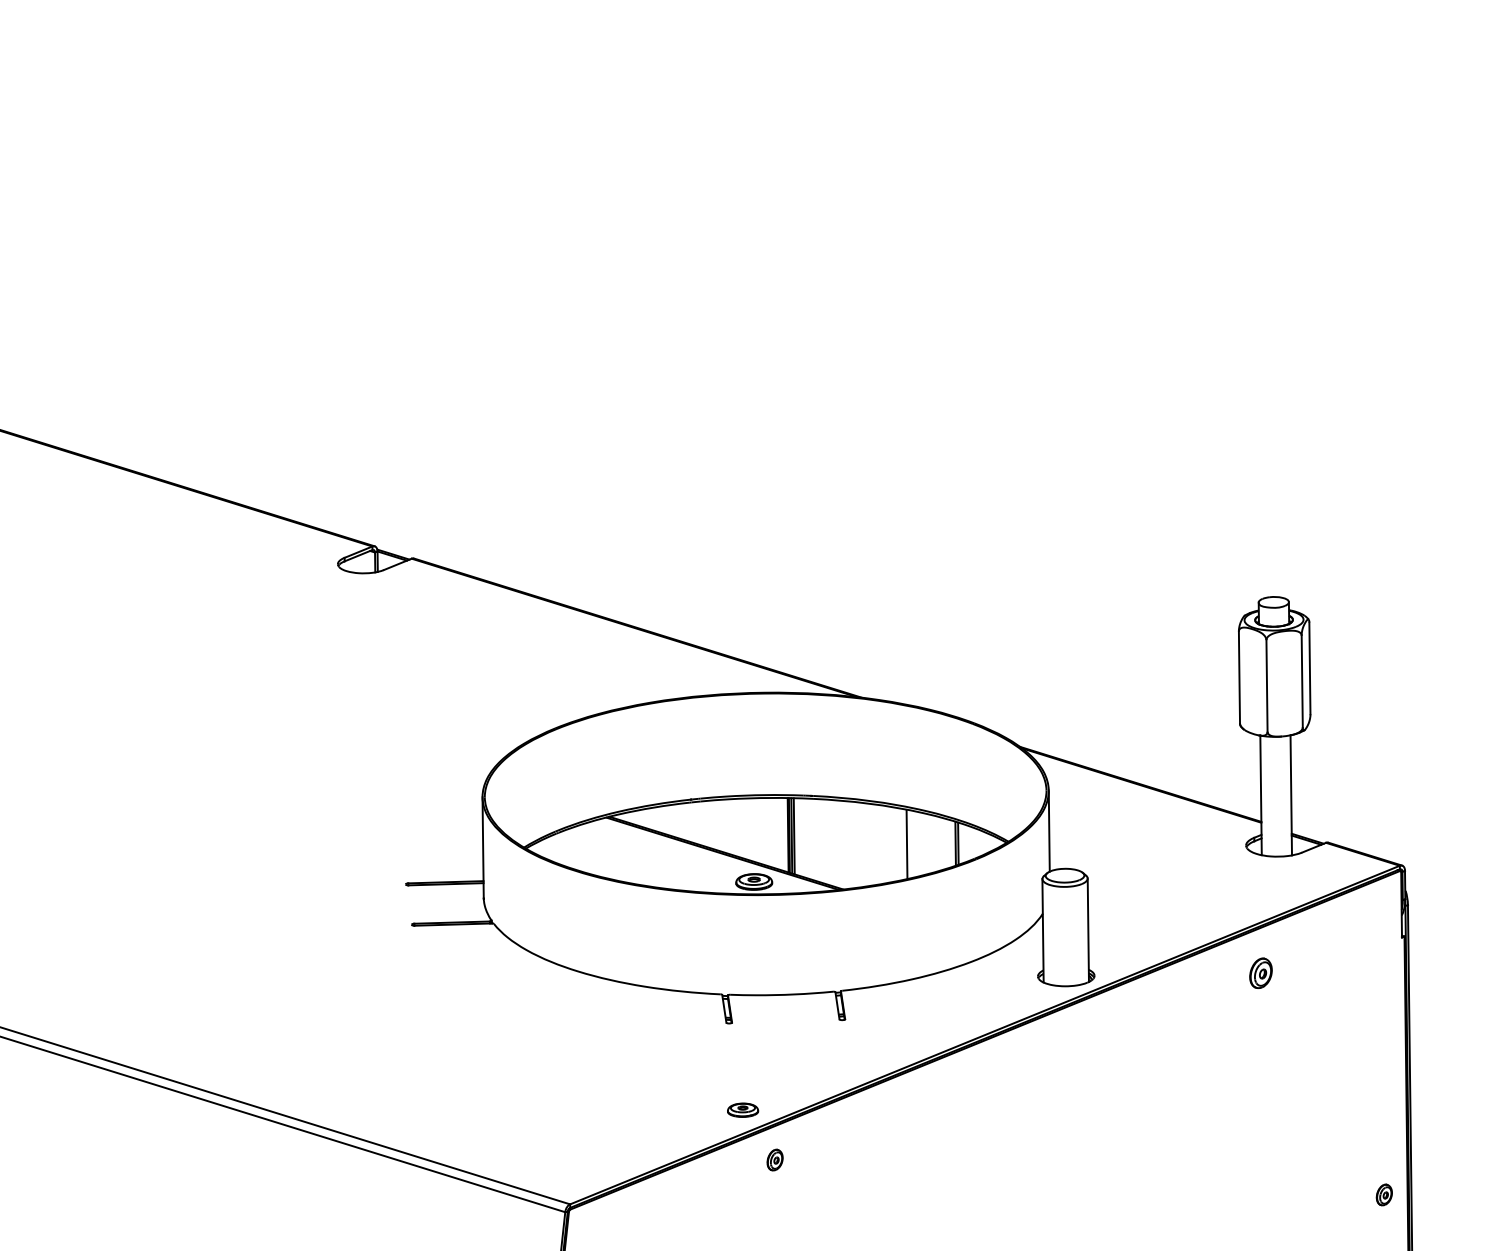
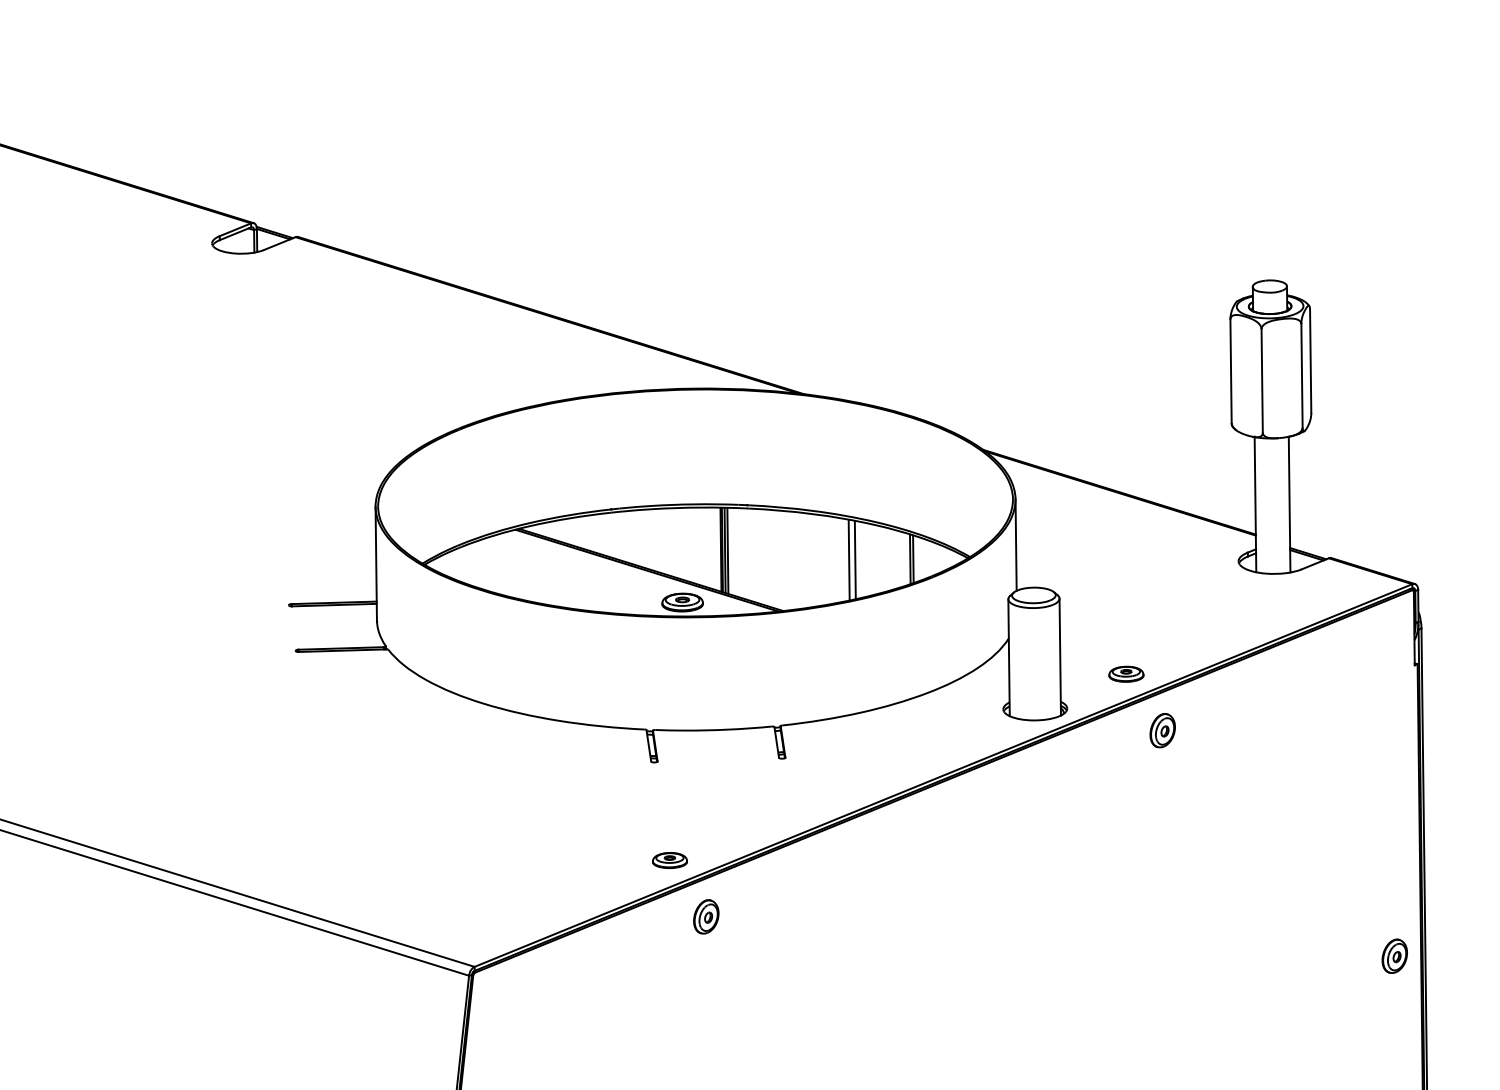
line: (901, 844) -> (849, 560), added
part: (1146, 945) -> (1125, 674), added
part: (1260, 972) -> (1162, 729), moved
part: (774, 1159) -> (705, 916), size x1.43
part: (1384, 1194) -> (1394, 955), size x1.43

